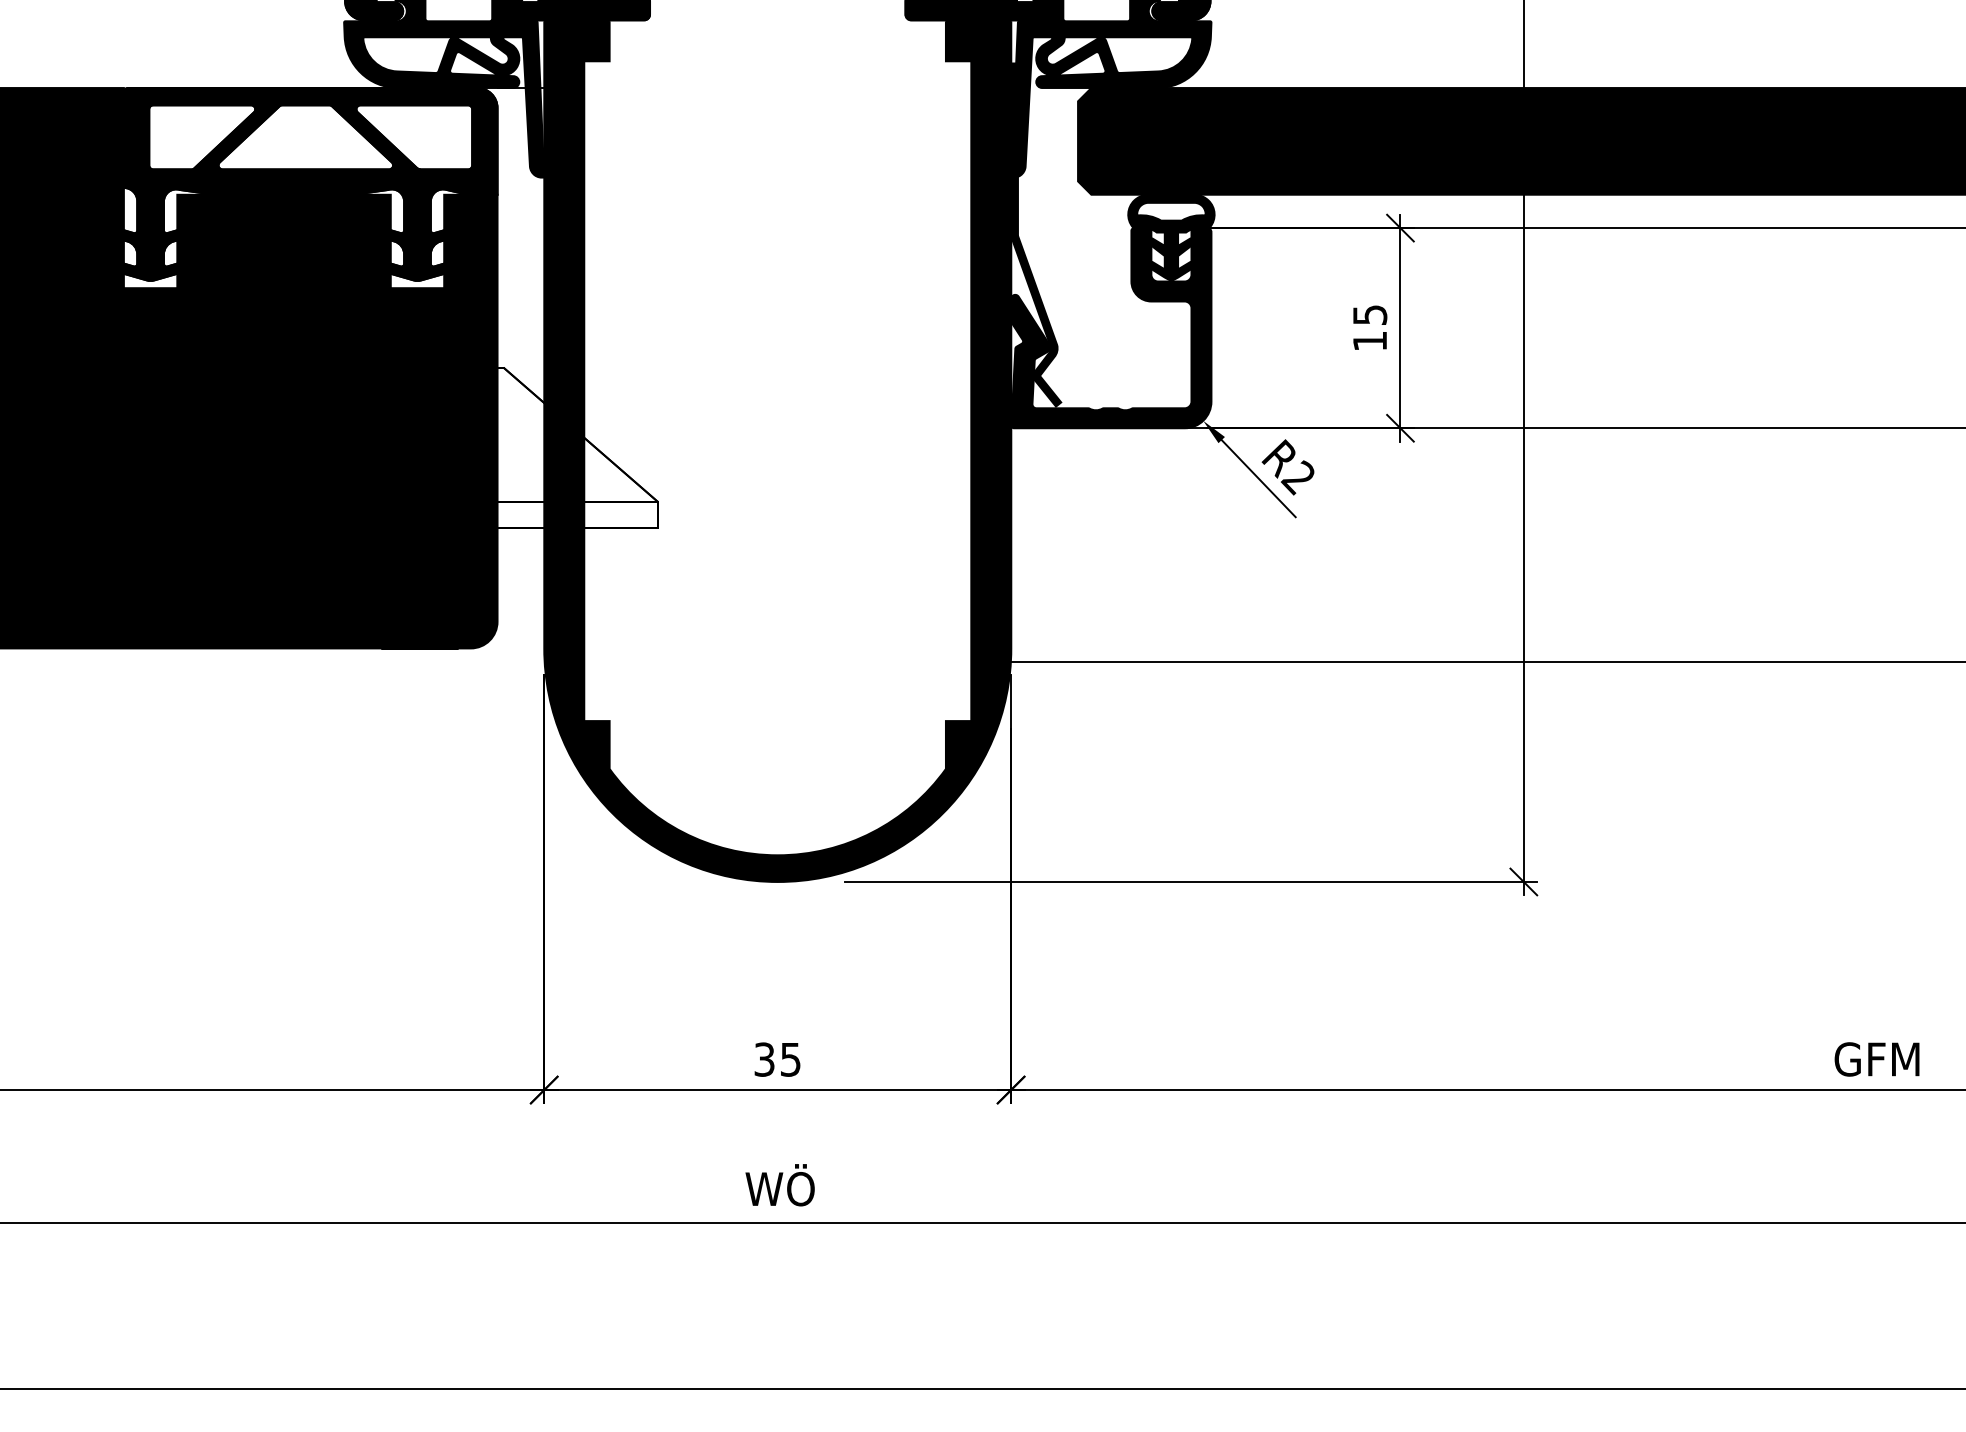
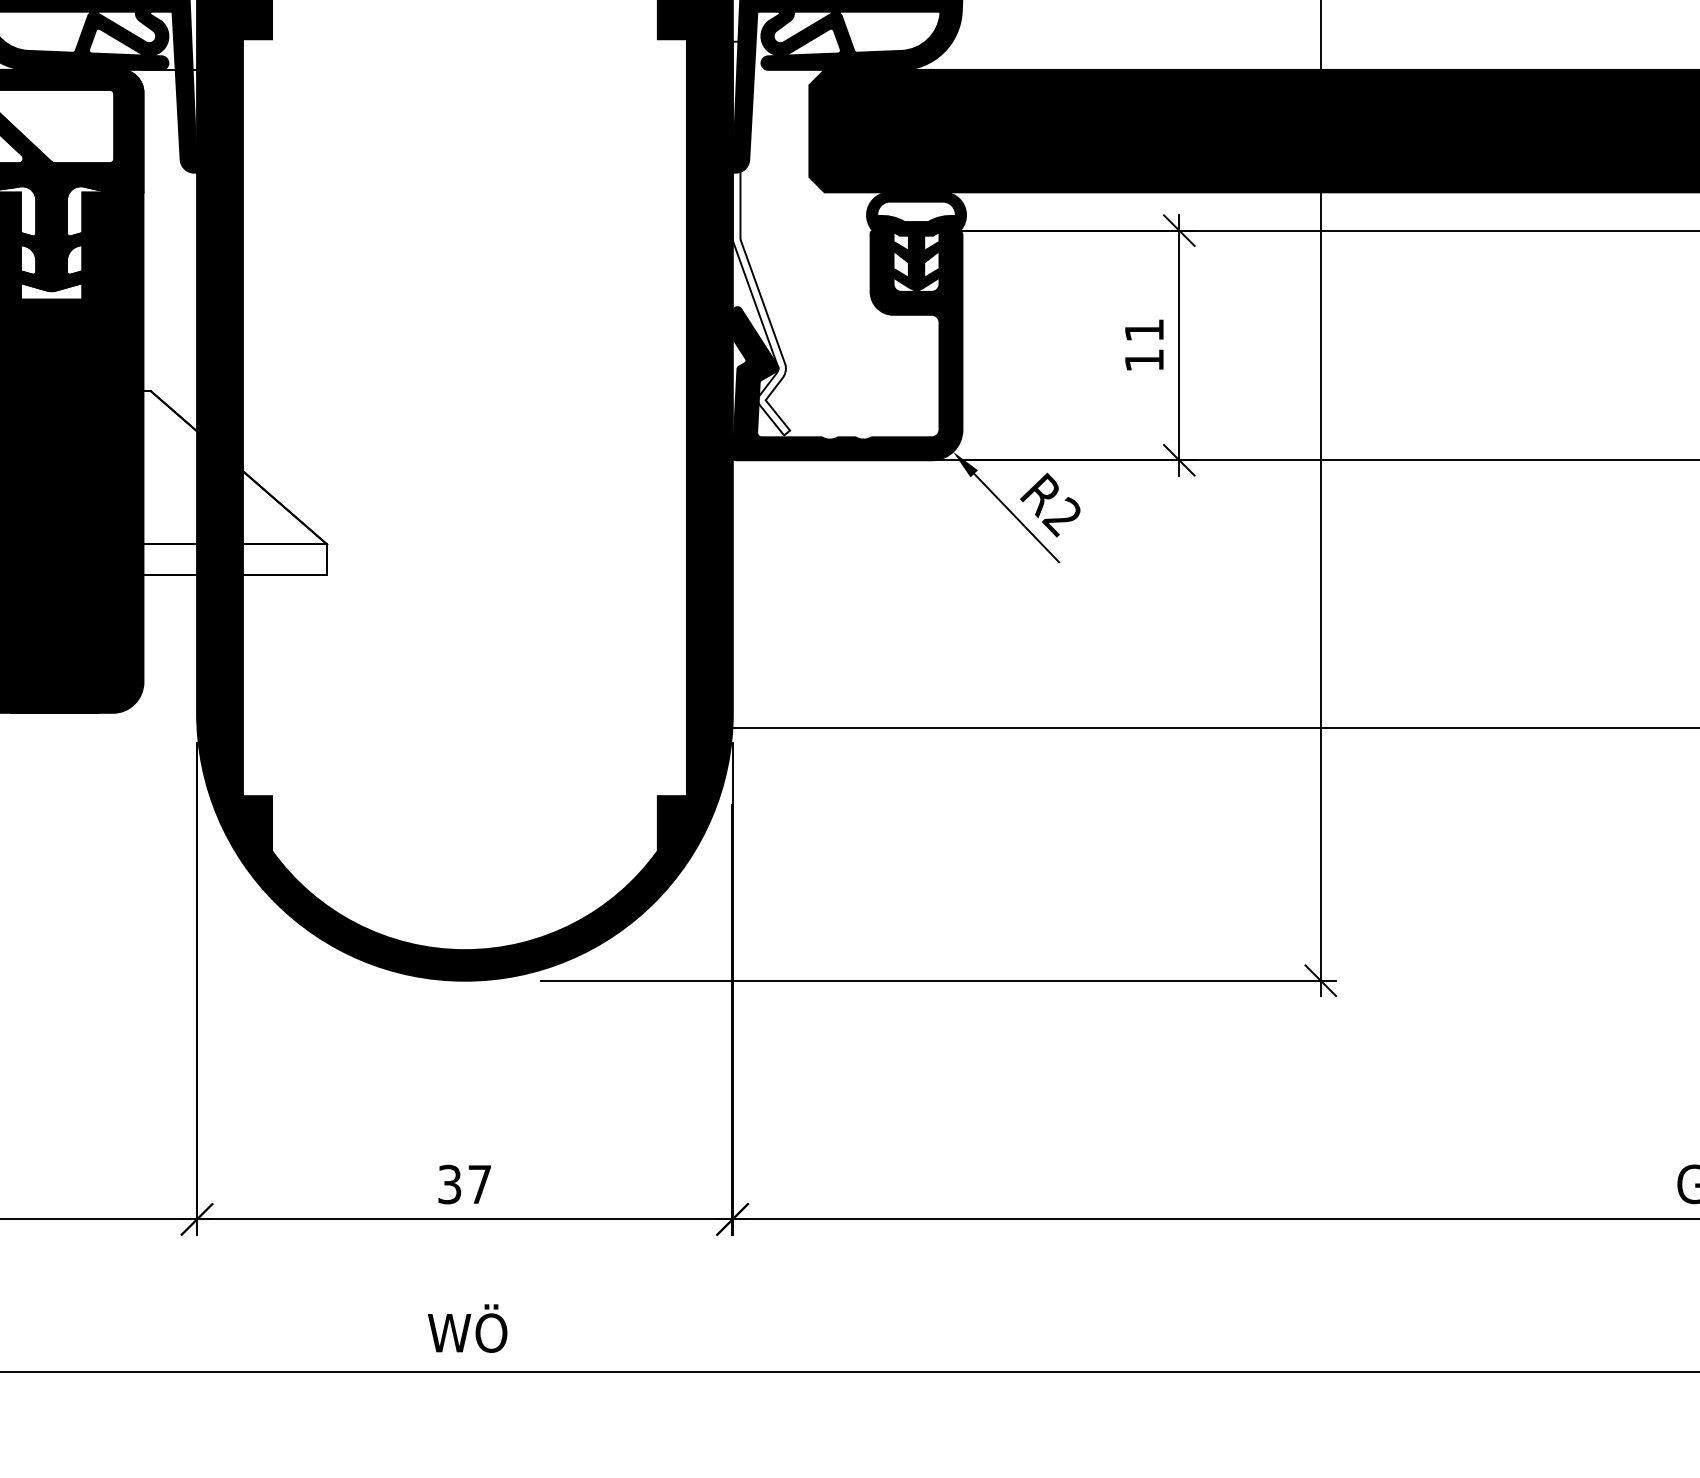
fill: (1036, 234) -> (761, 237), removed
text: (1370, 314) -> (1144, 329), 15 -> 11
text: (790, 1059) -> (479, 1184), 35 -> 37

